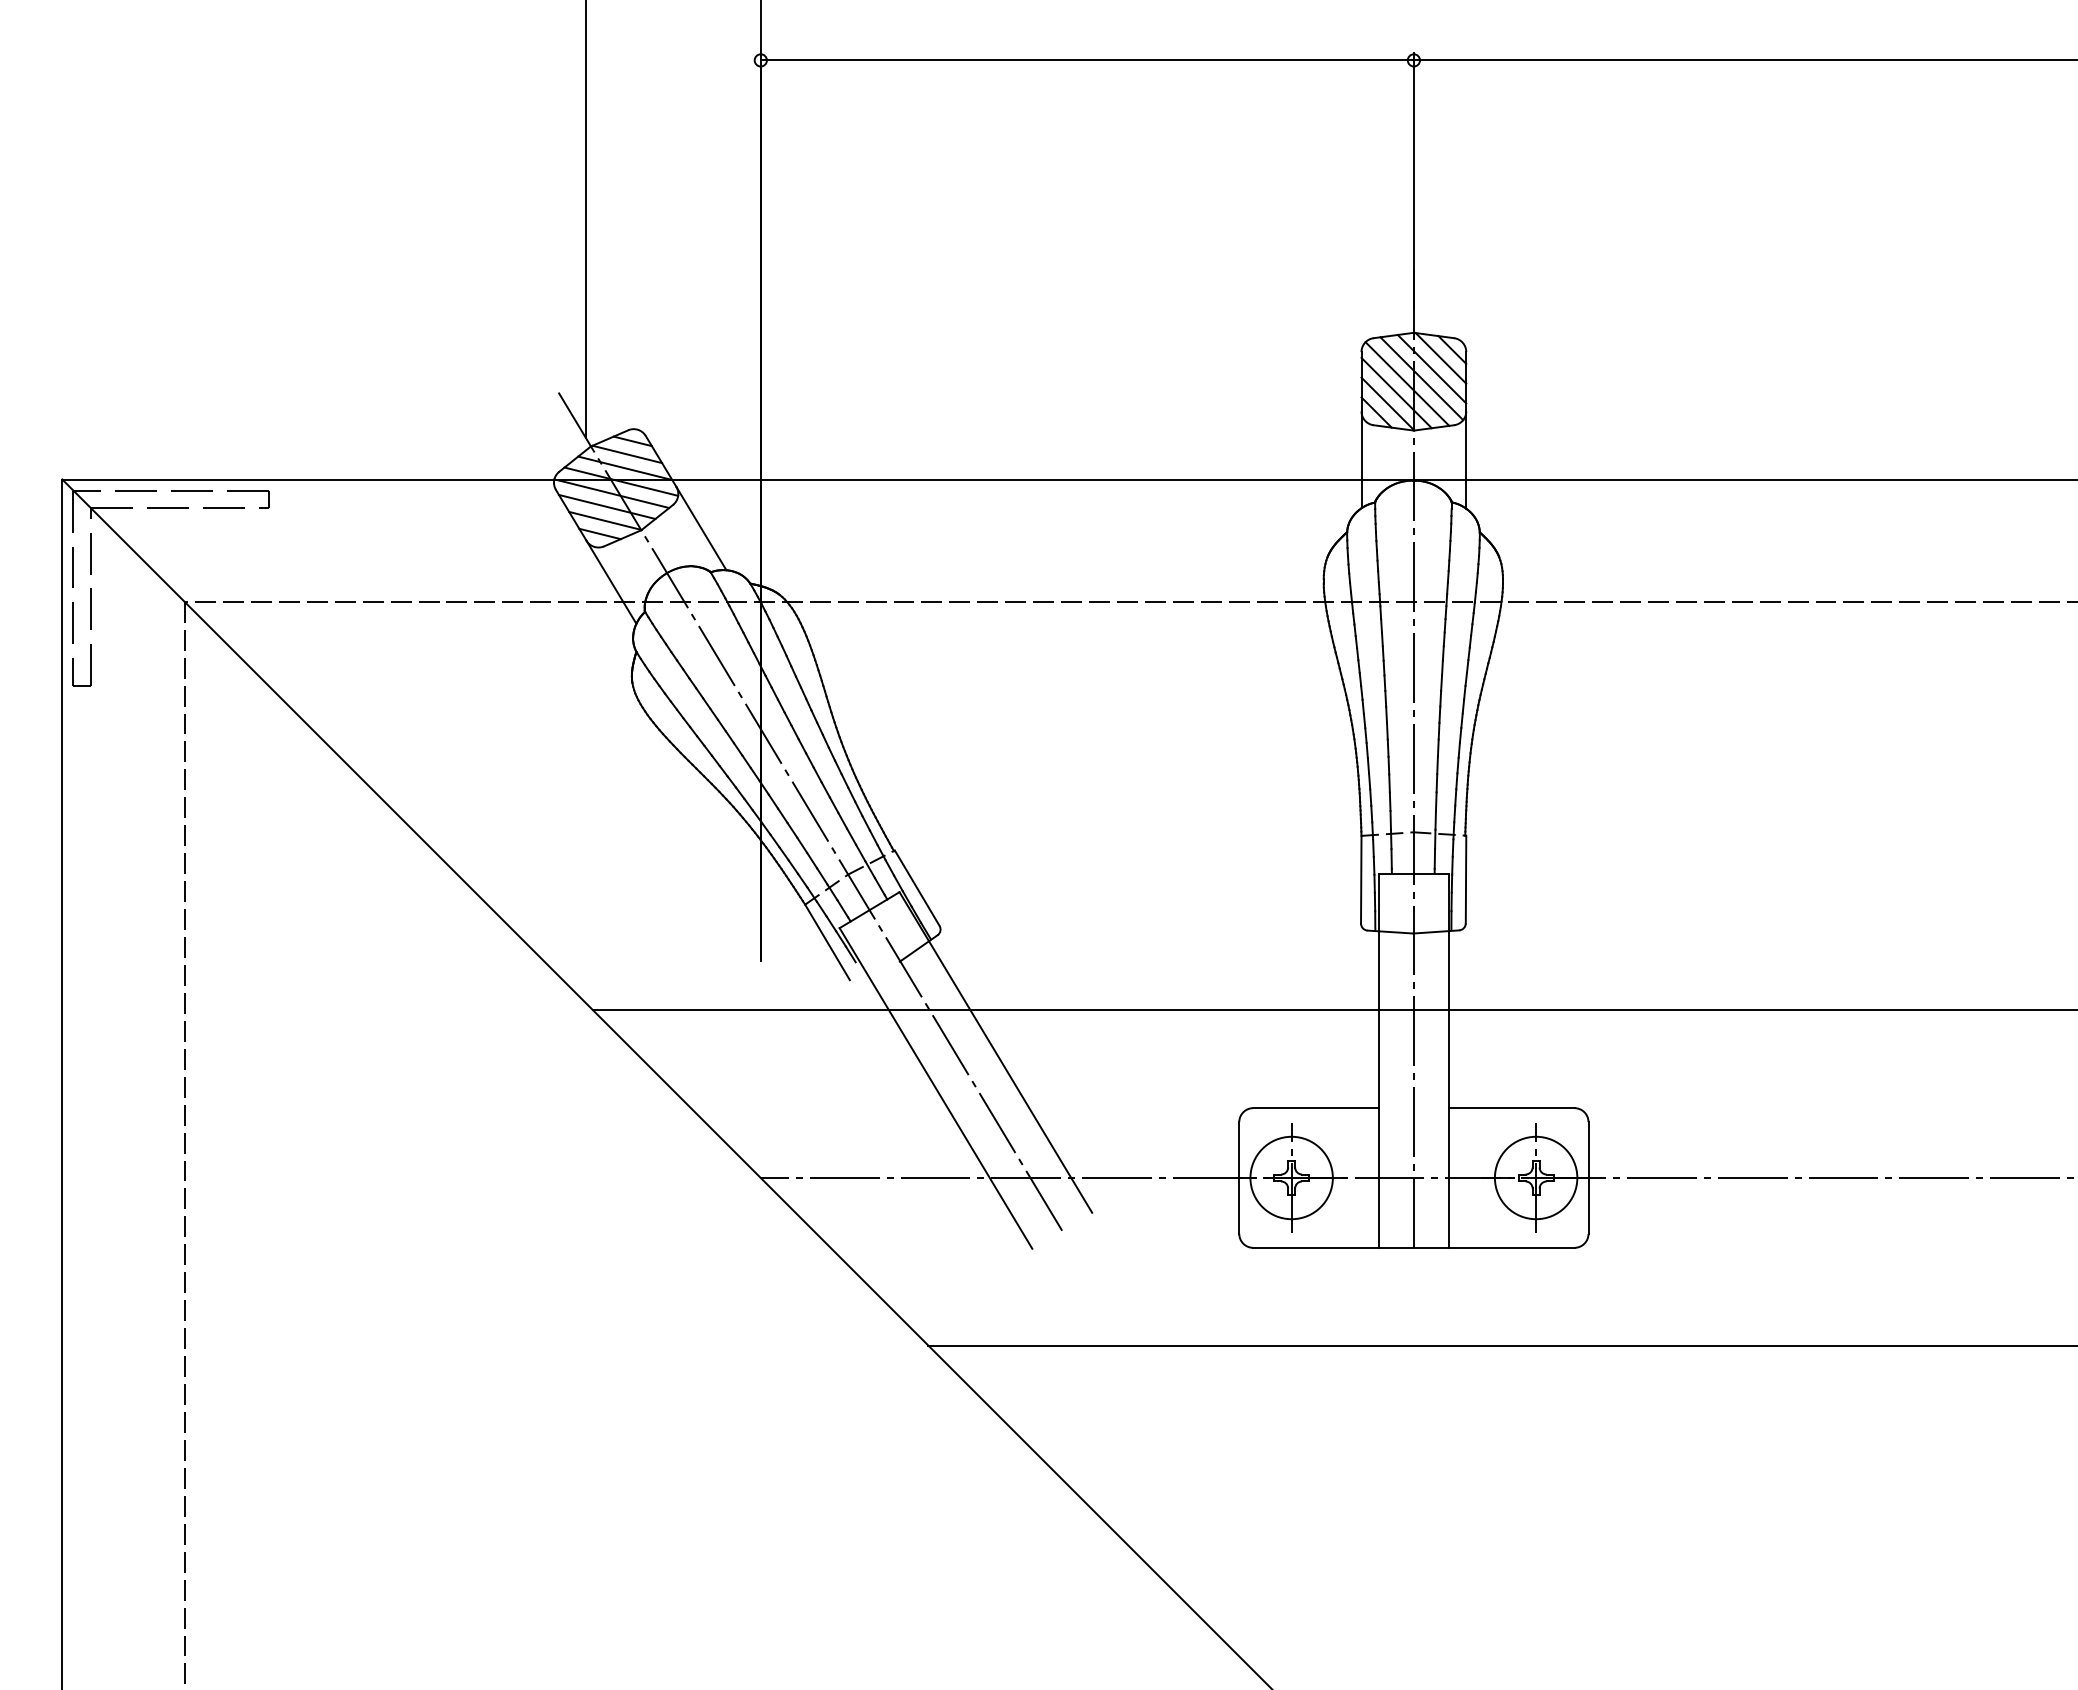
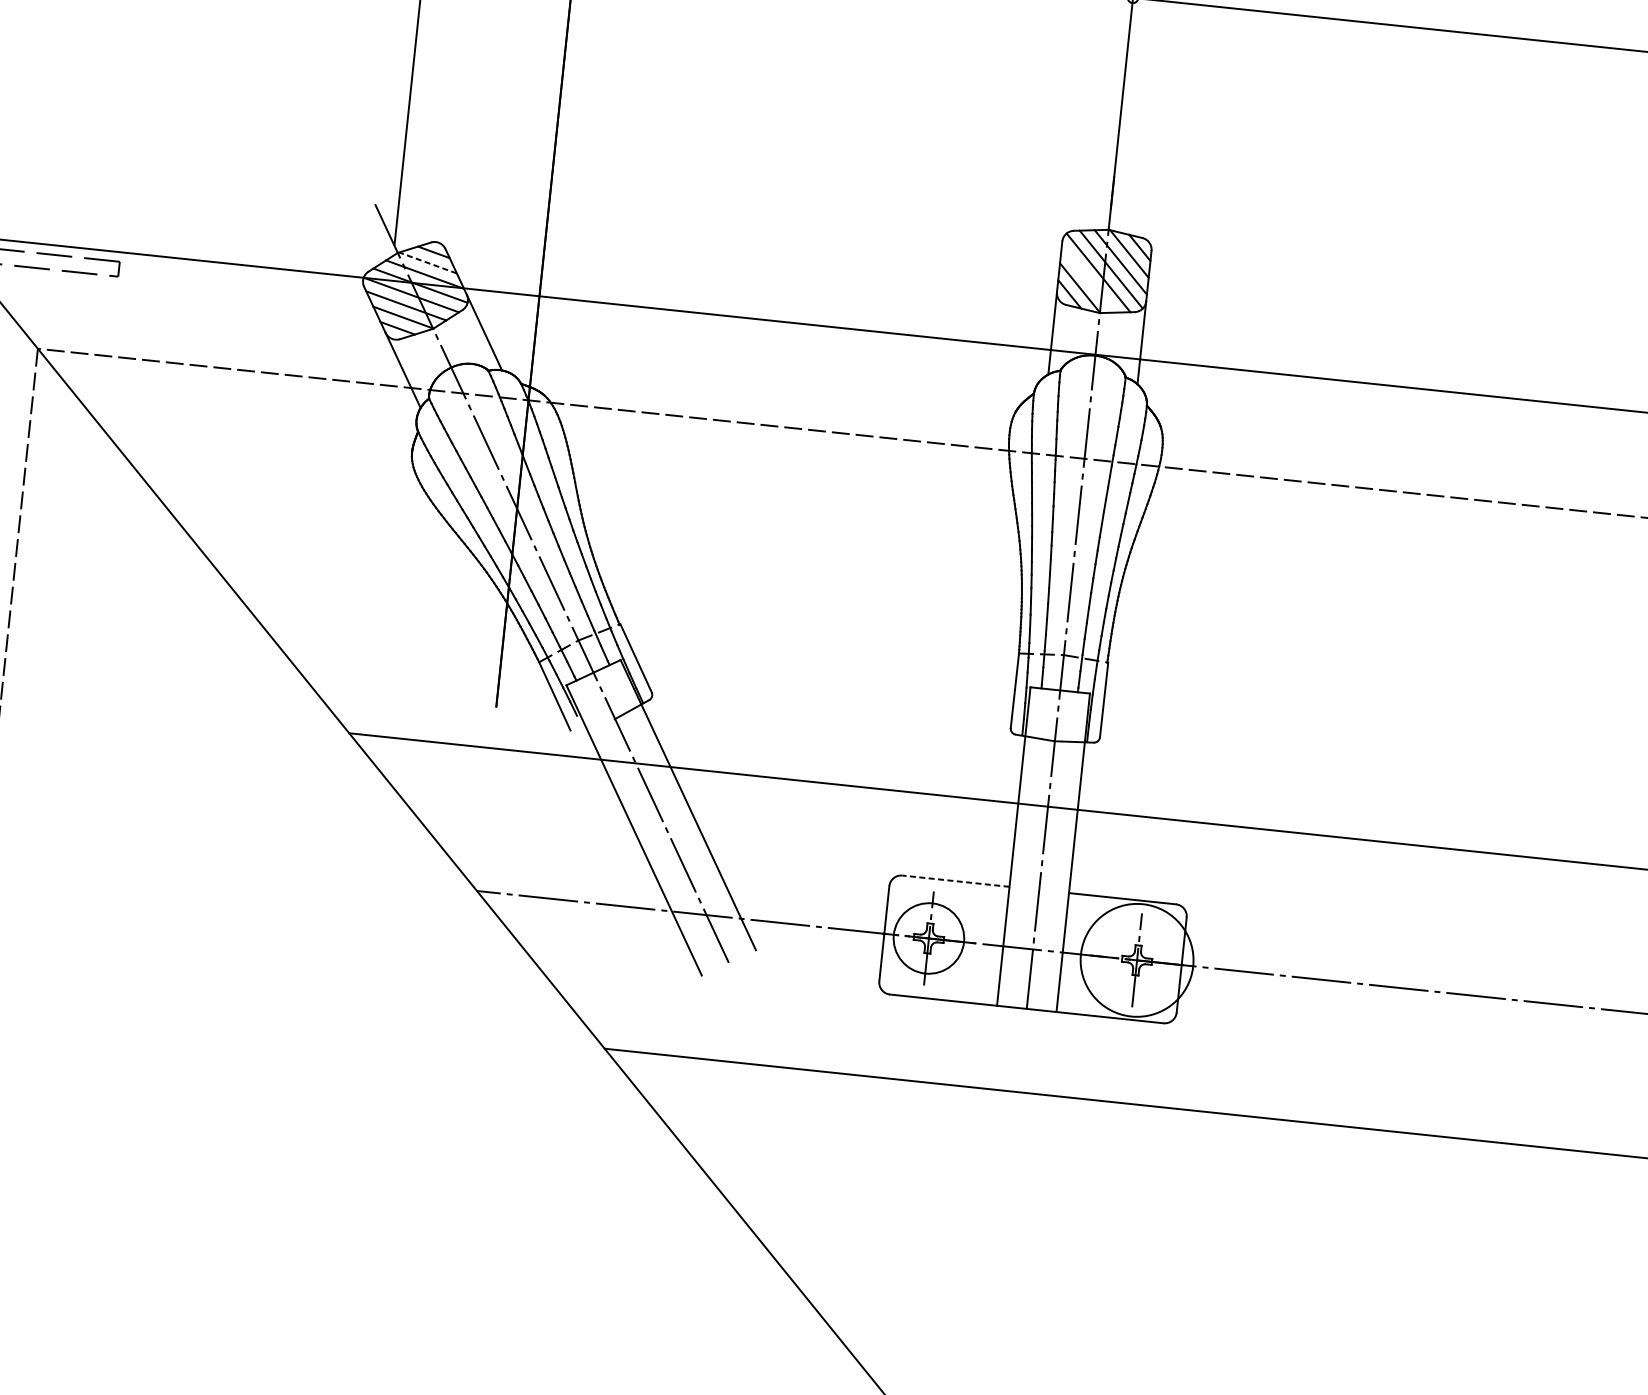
line: (1396, 392) -> (1088, 279), removed
line: (627, 454) -> (428, 263), solid -> dashed
line: (1316, 1108) -> (956, 881), solid -> dashed
circle: (1535, 1177) -> (1136, 959), size x1.6

